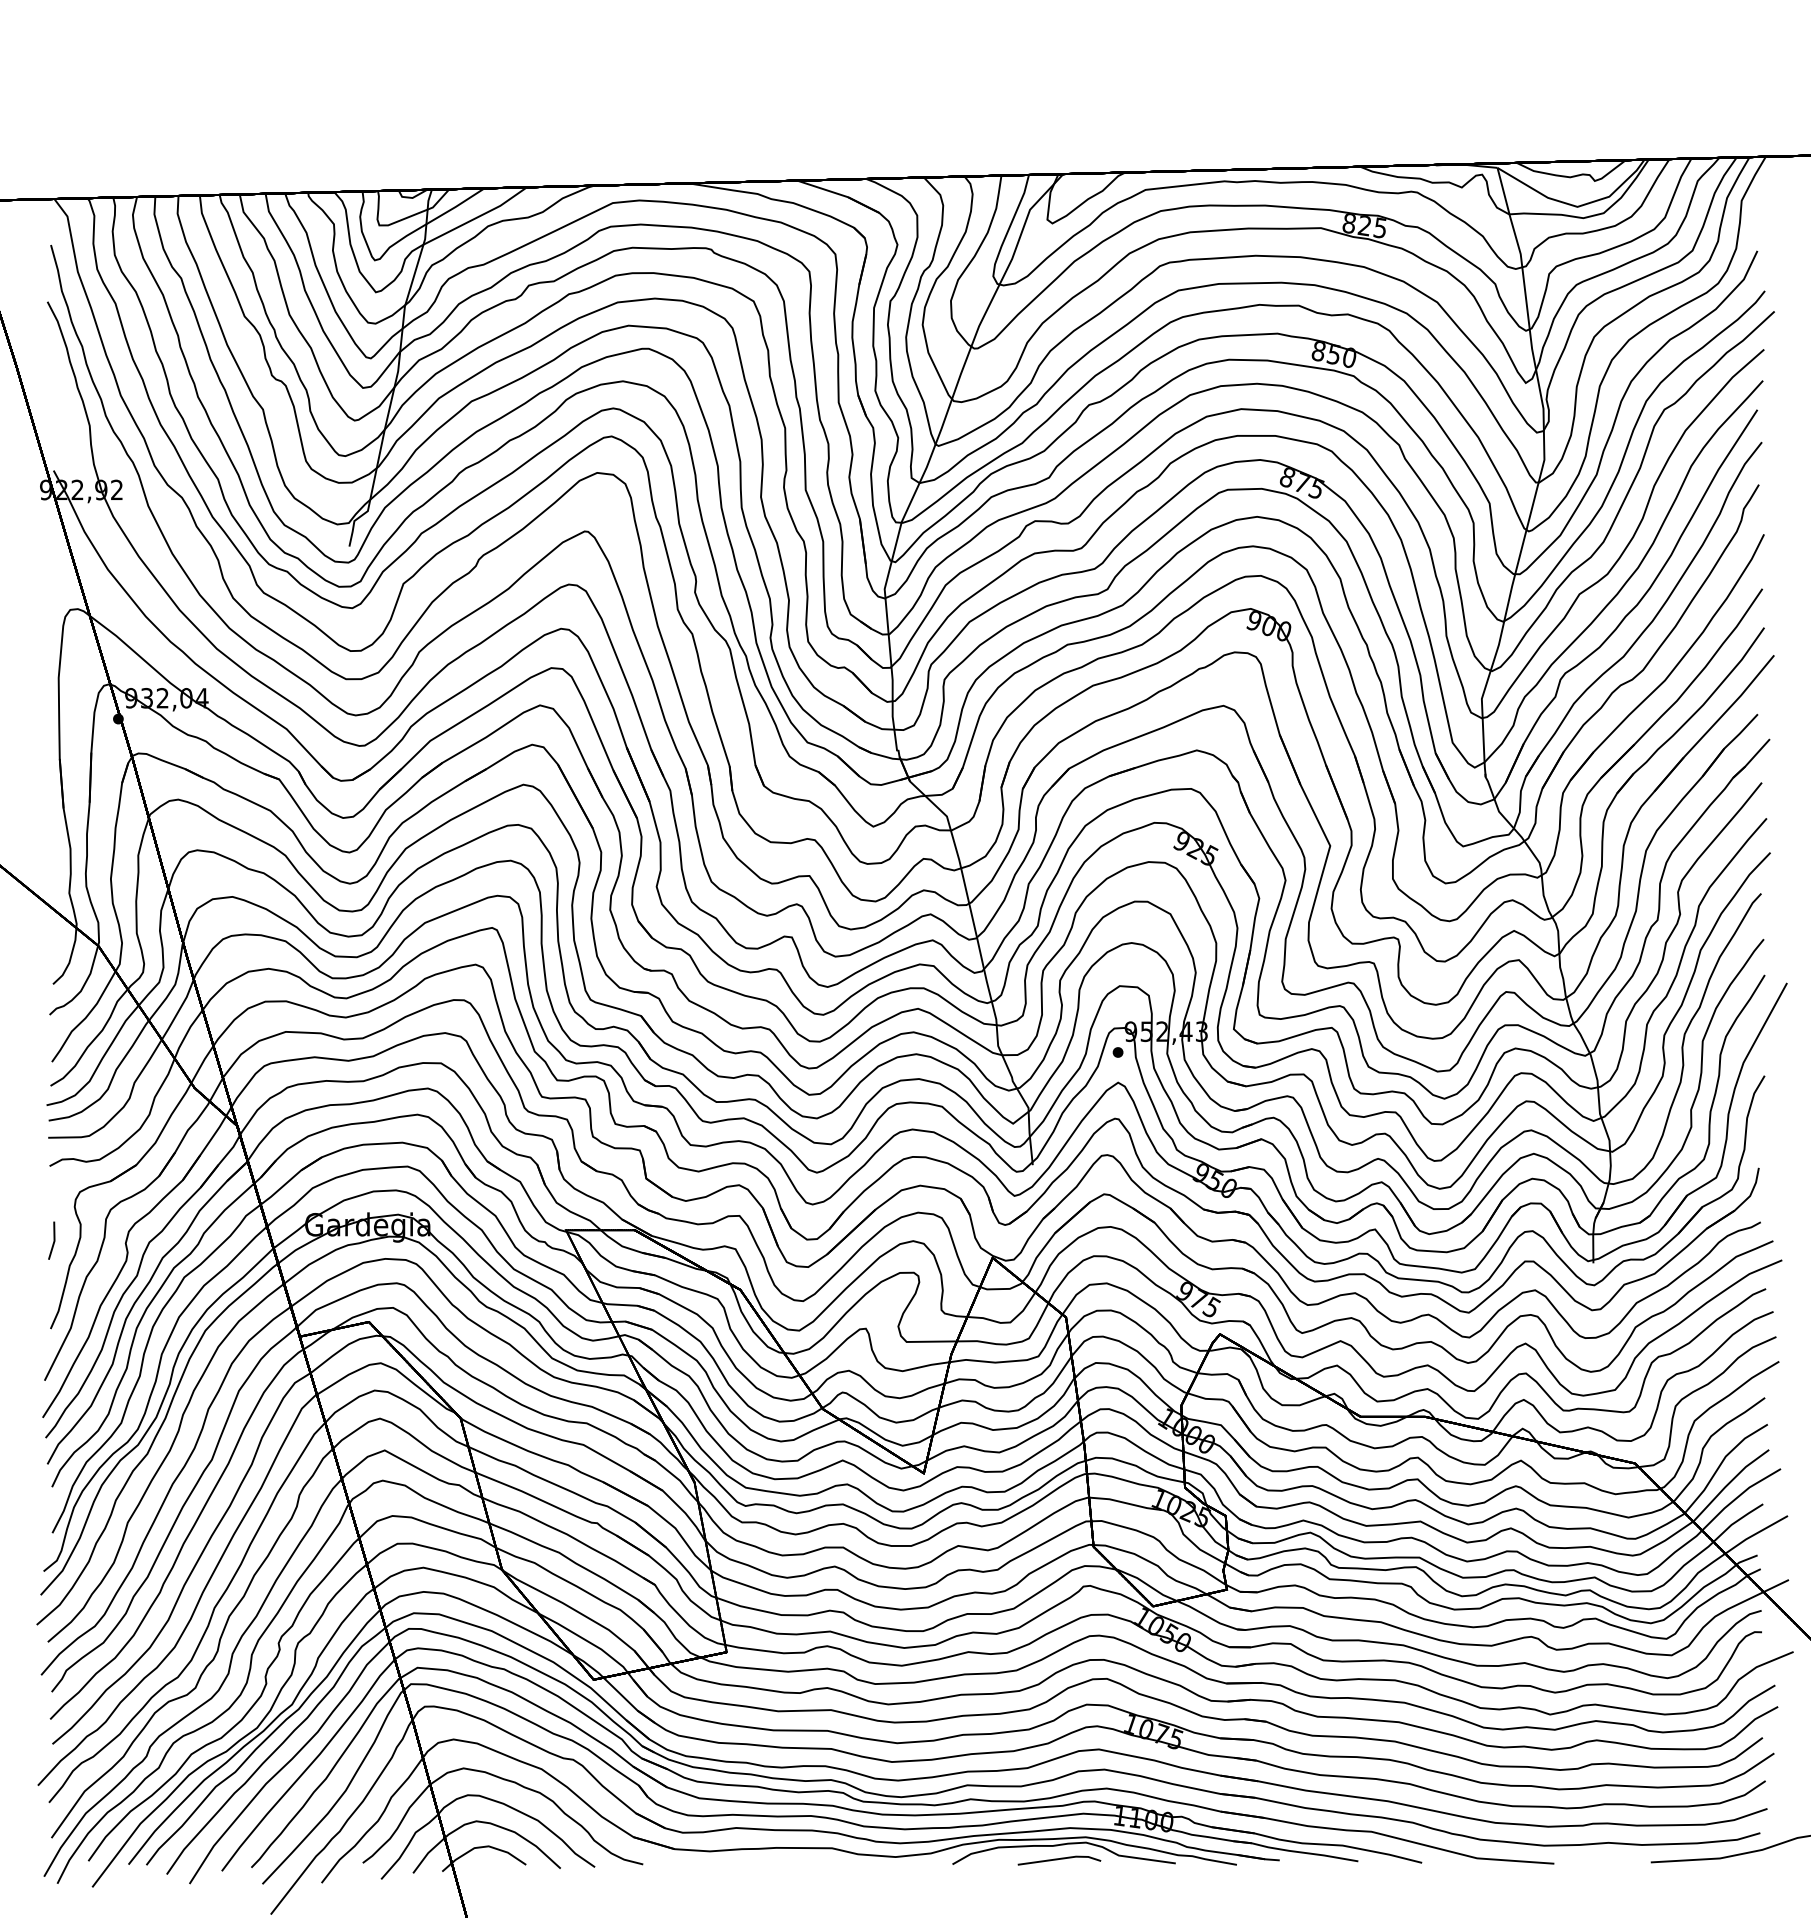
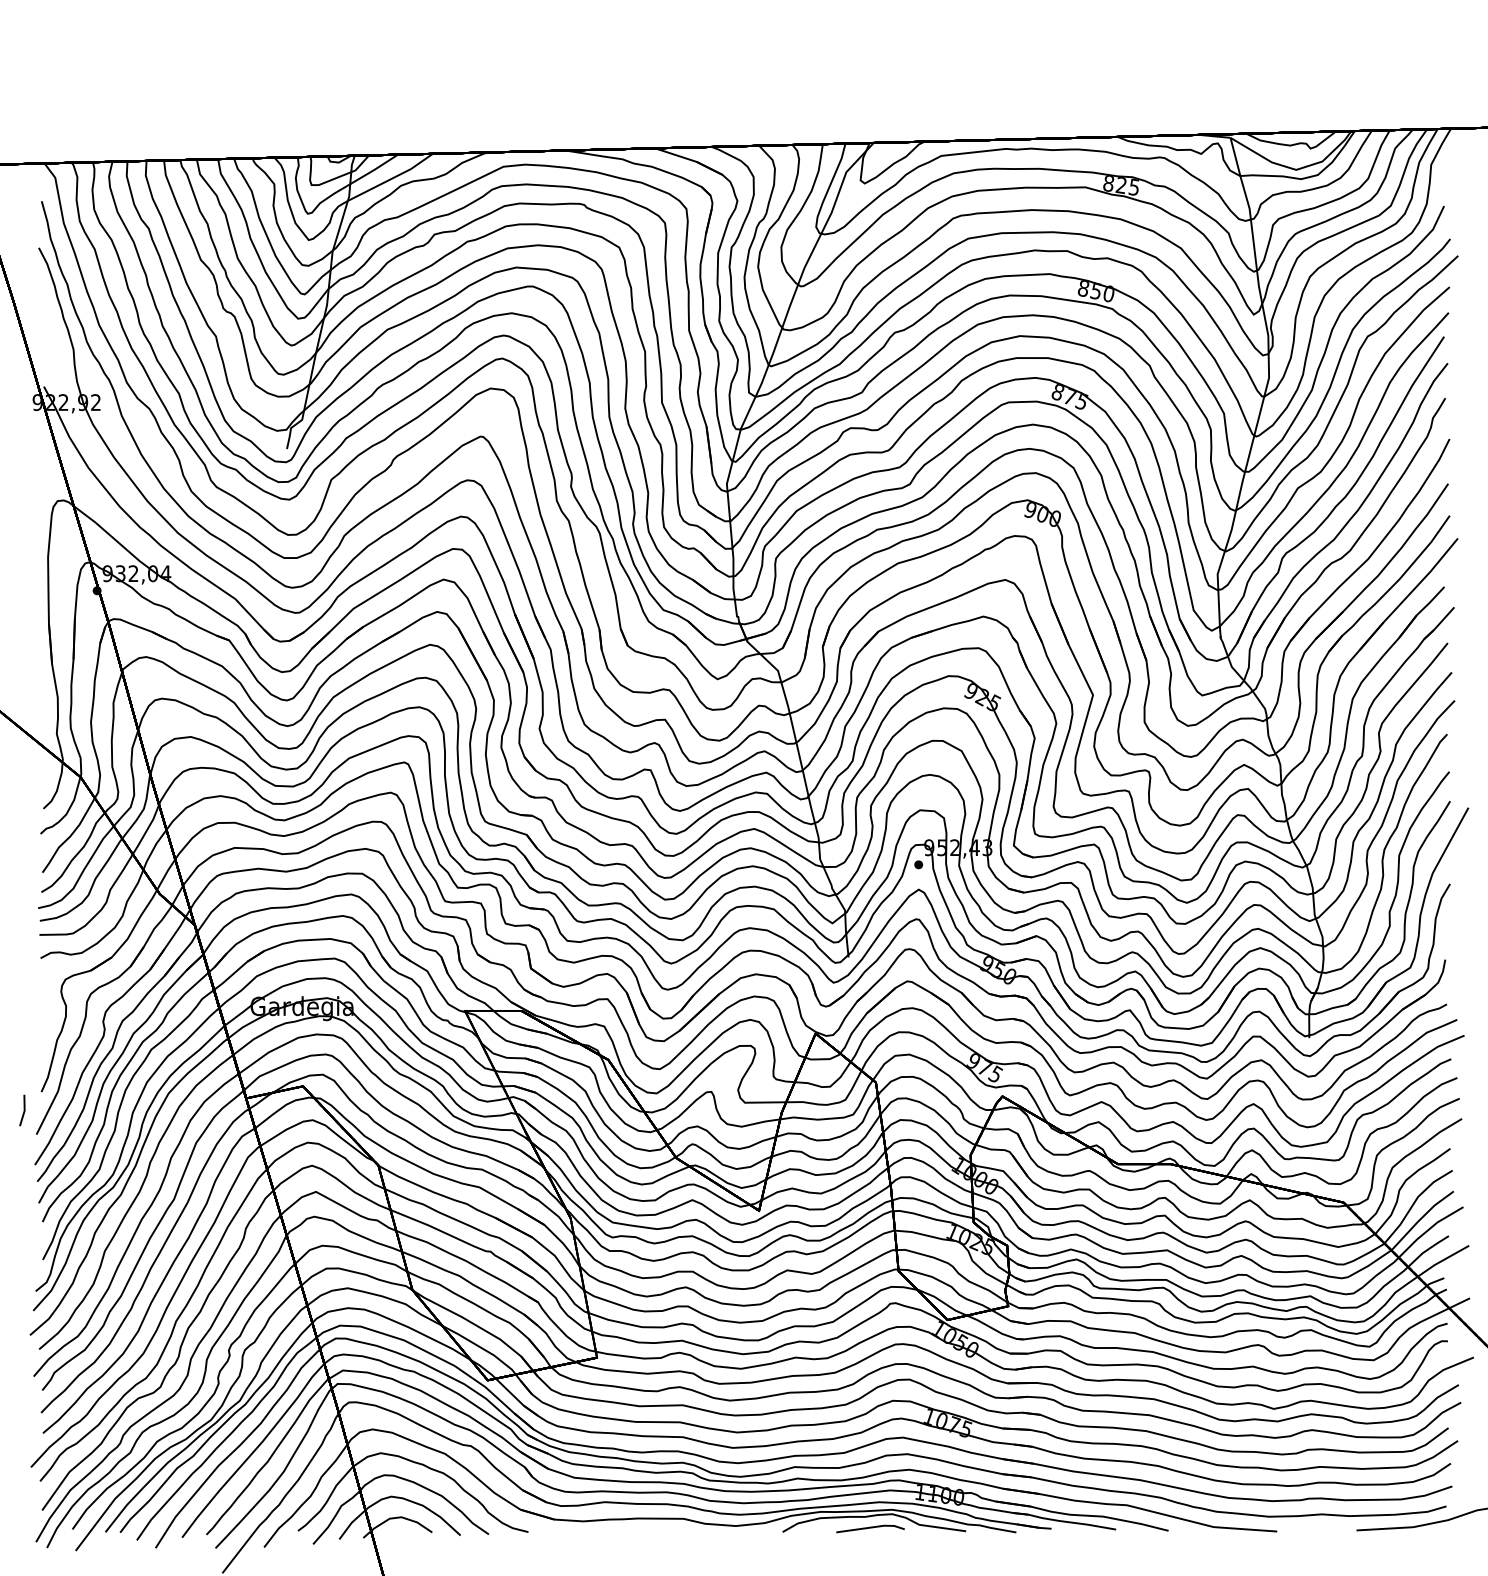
line: (53, 1240) -> (23, 1110), moved

